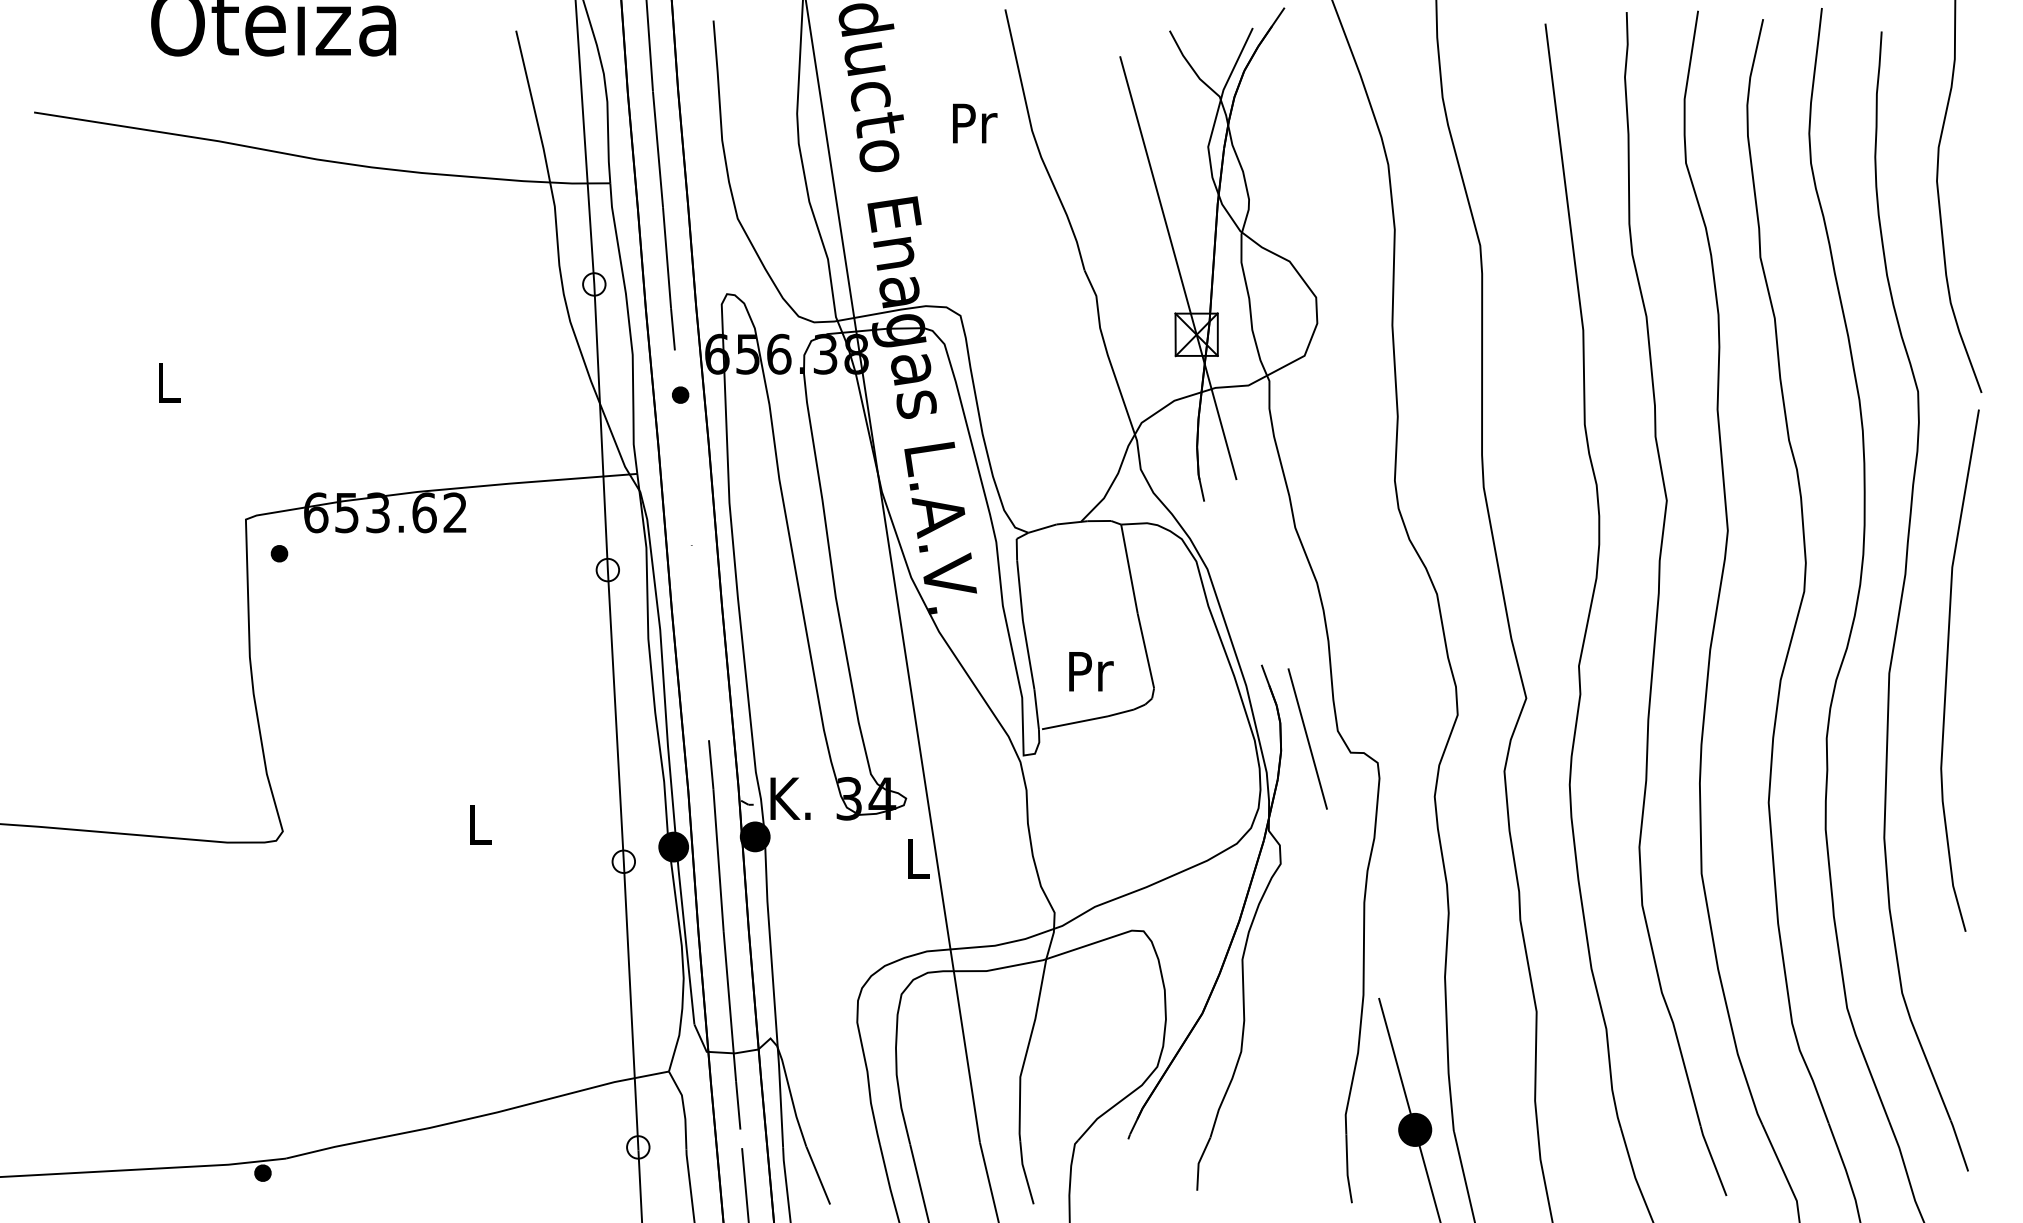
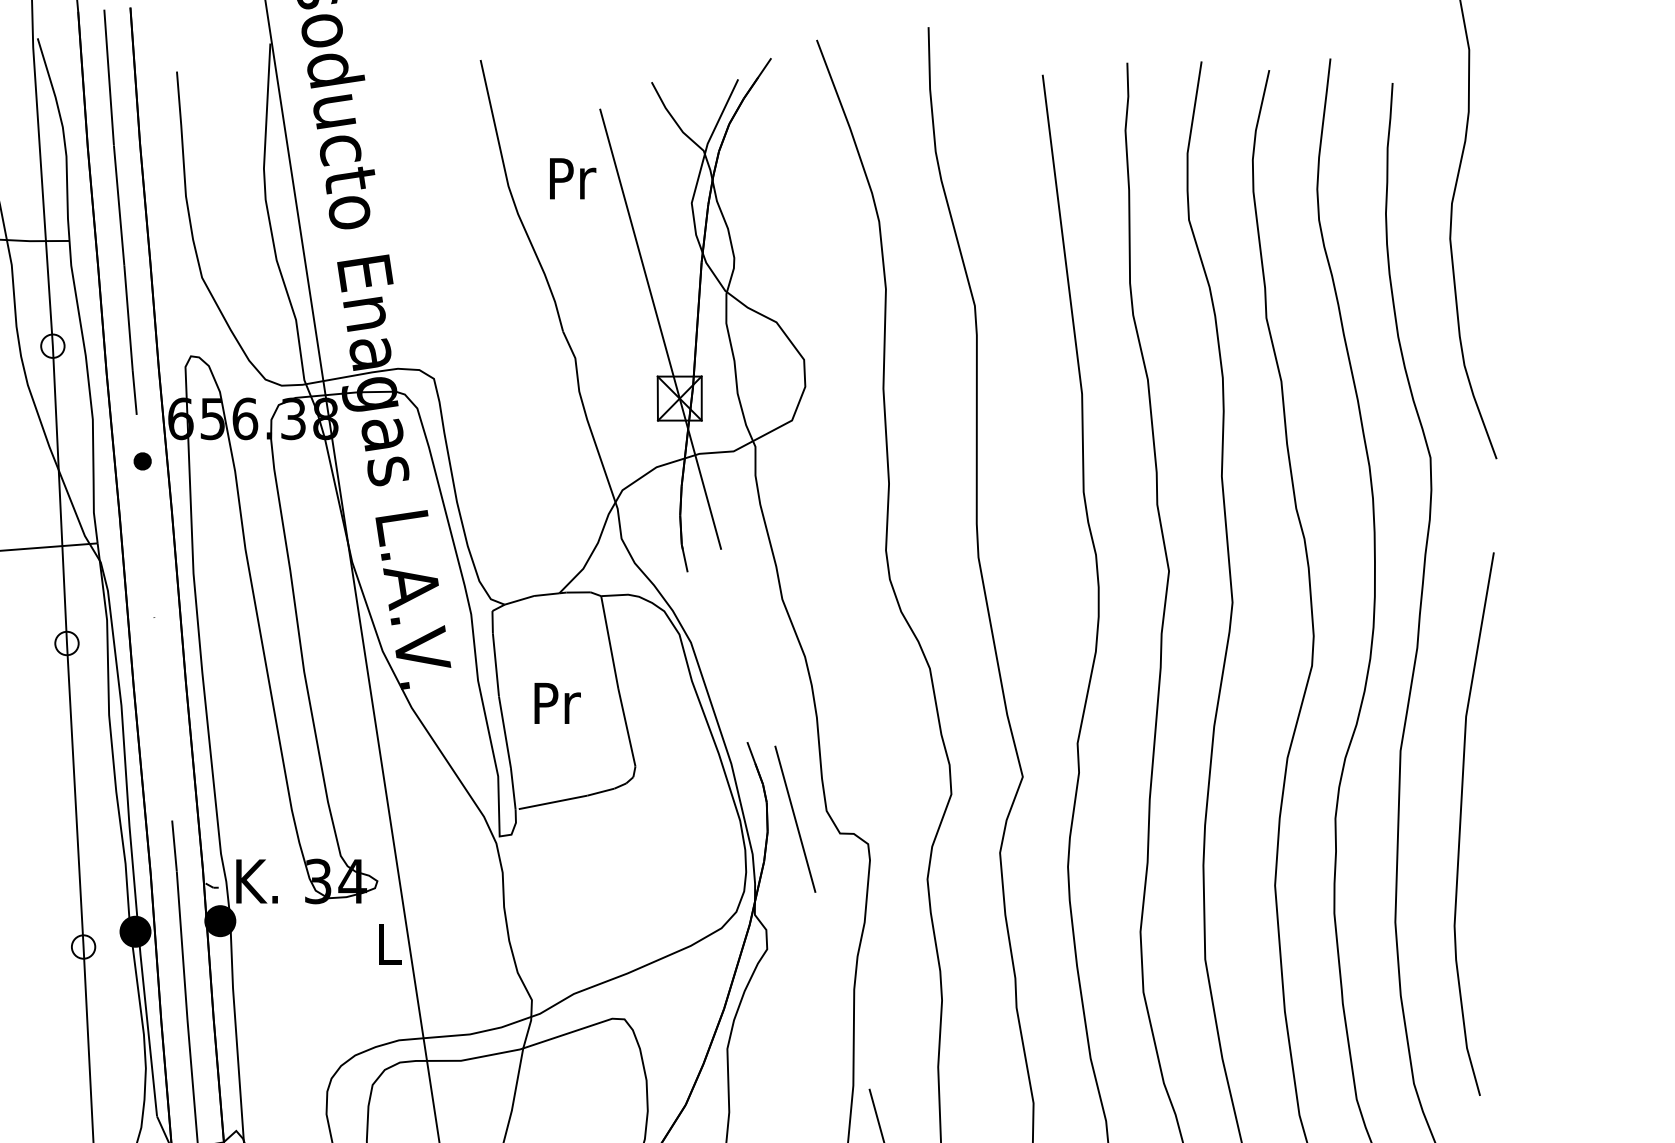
text: (975, 123) -> (573, 178), moved
curve: (1947, 670) -> (1461, 823), moved
text: (1091, 671) -> (557, 703), moved

